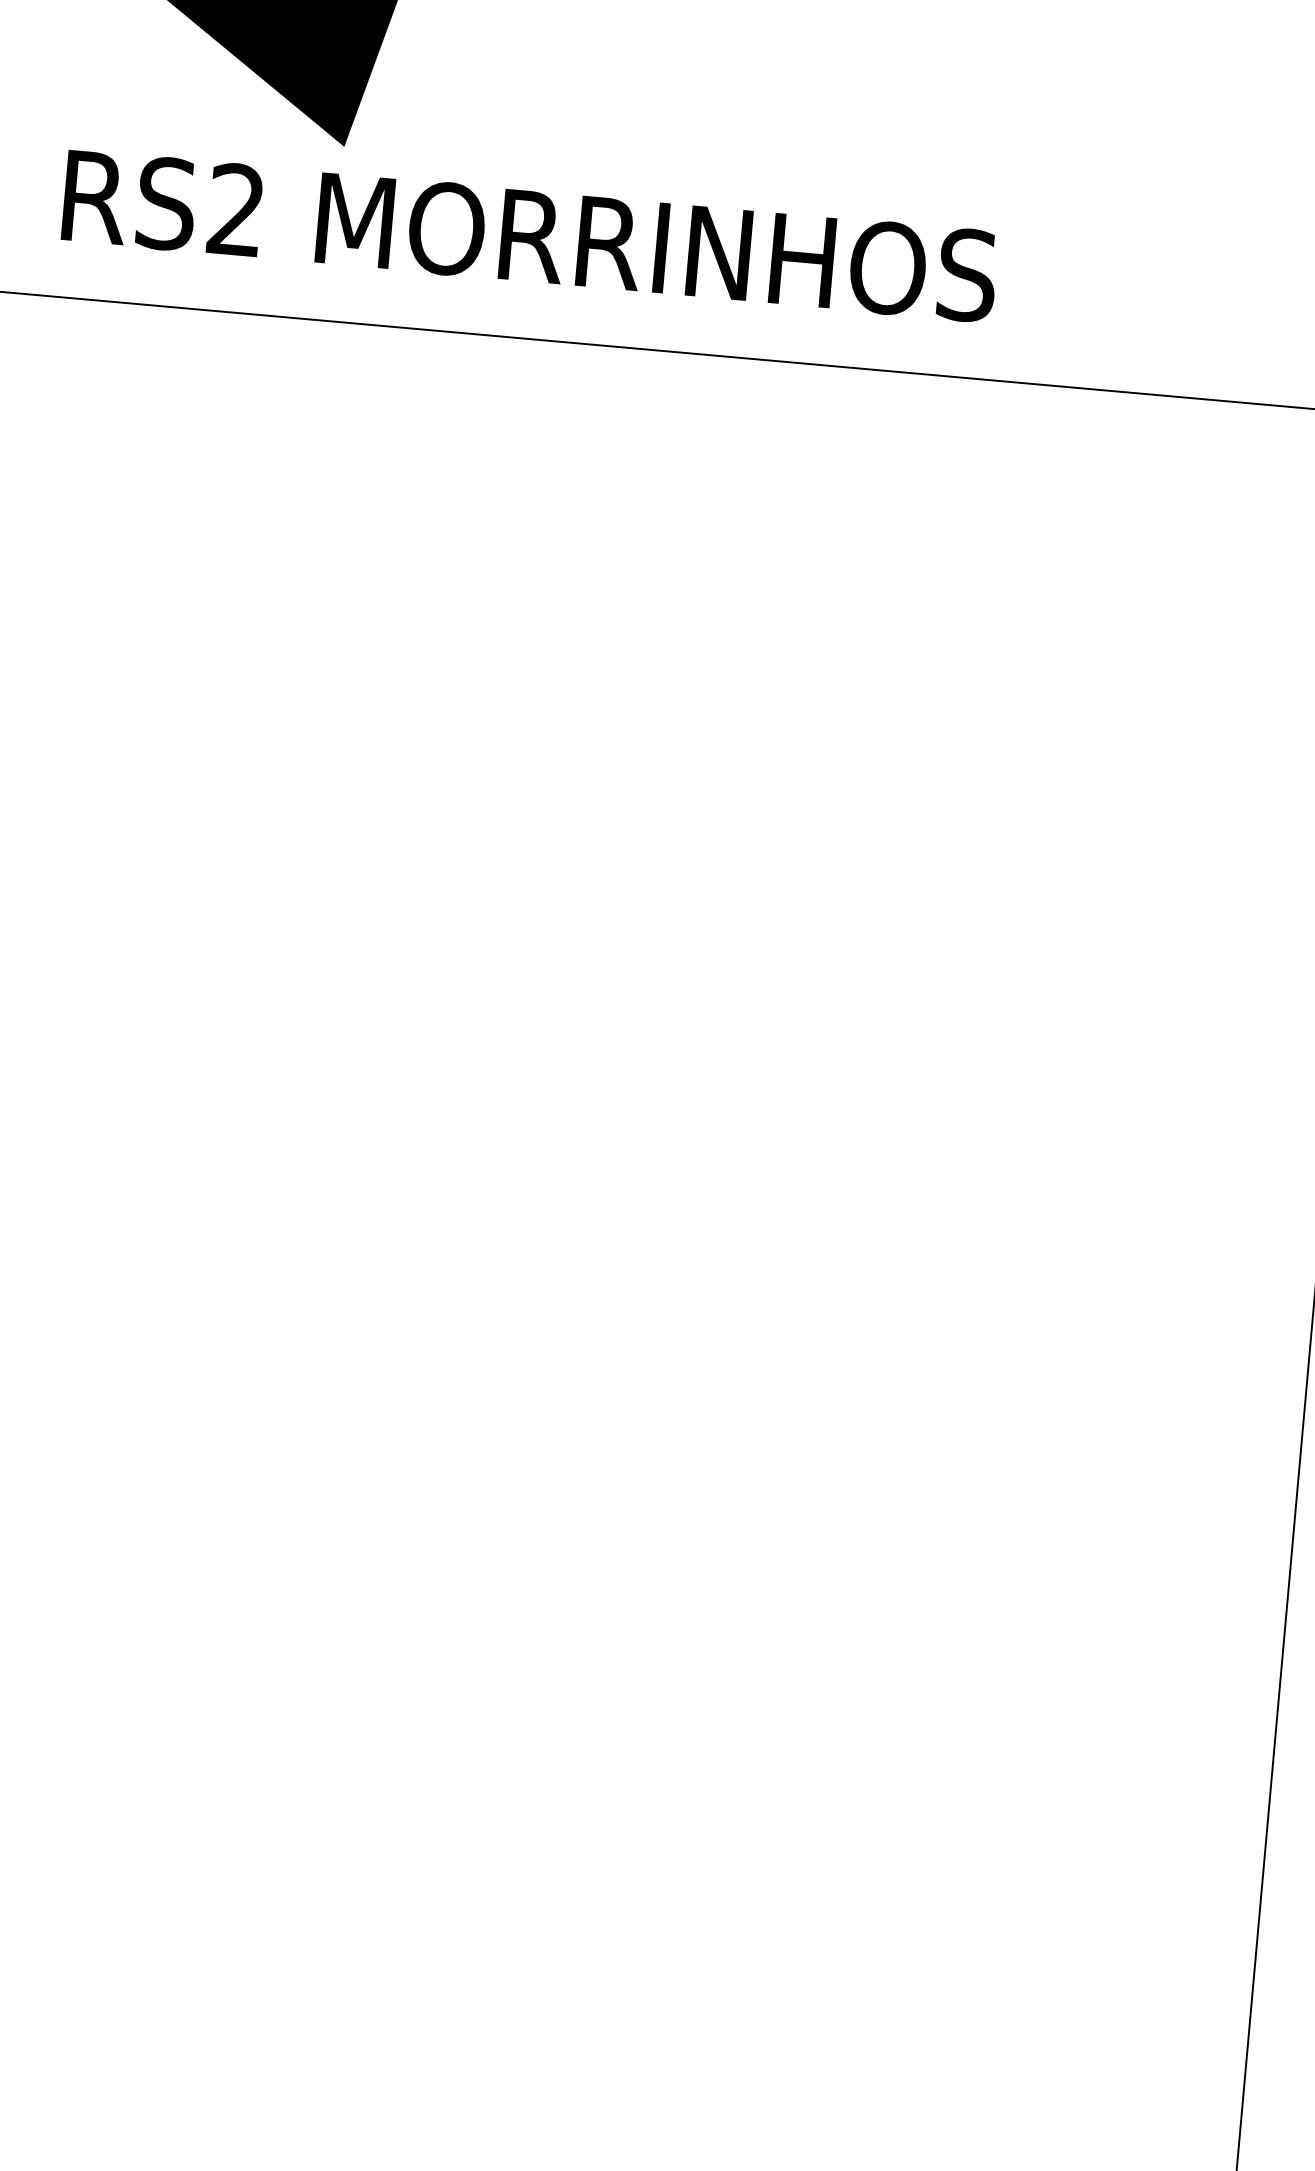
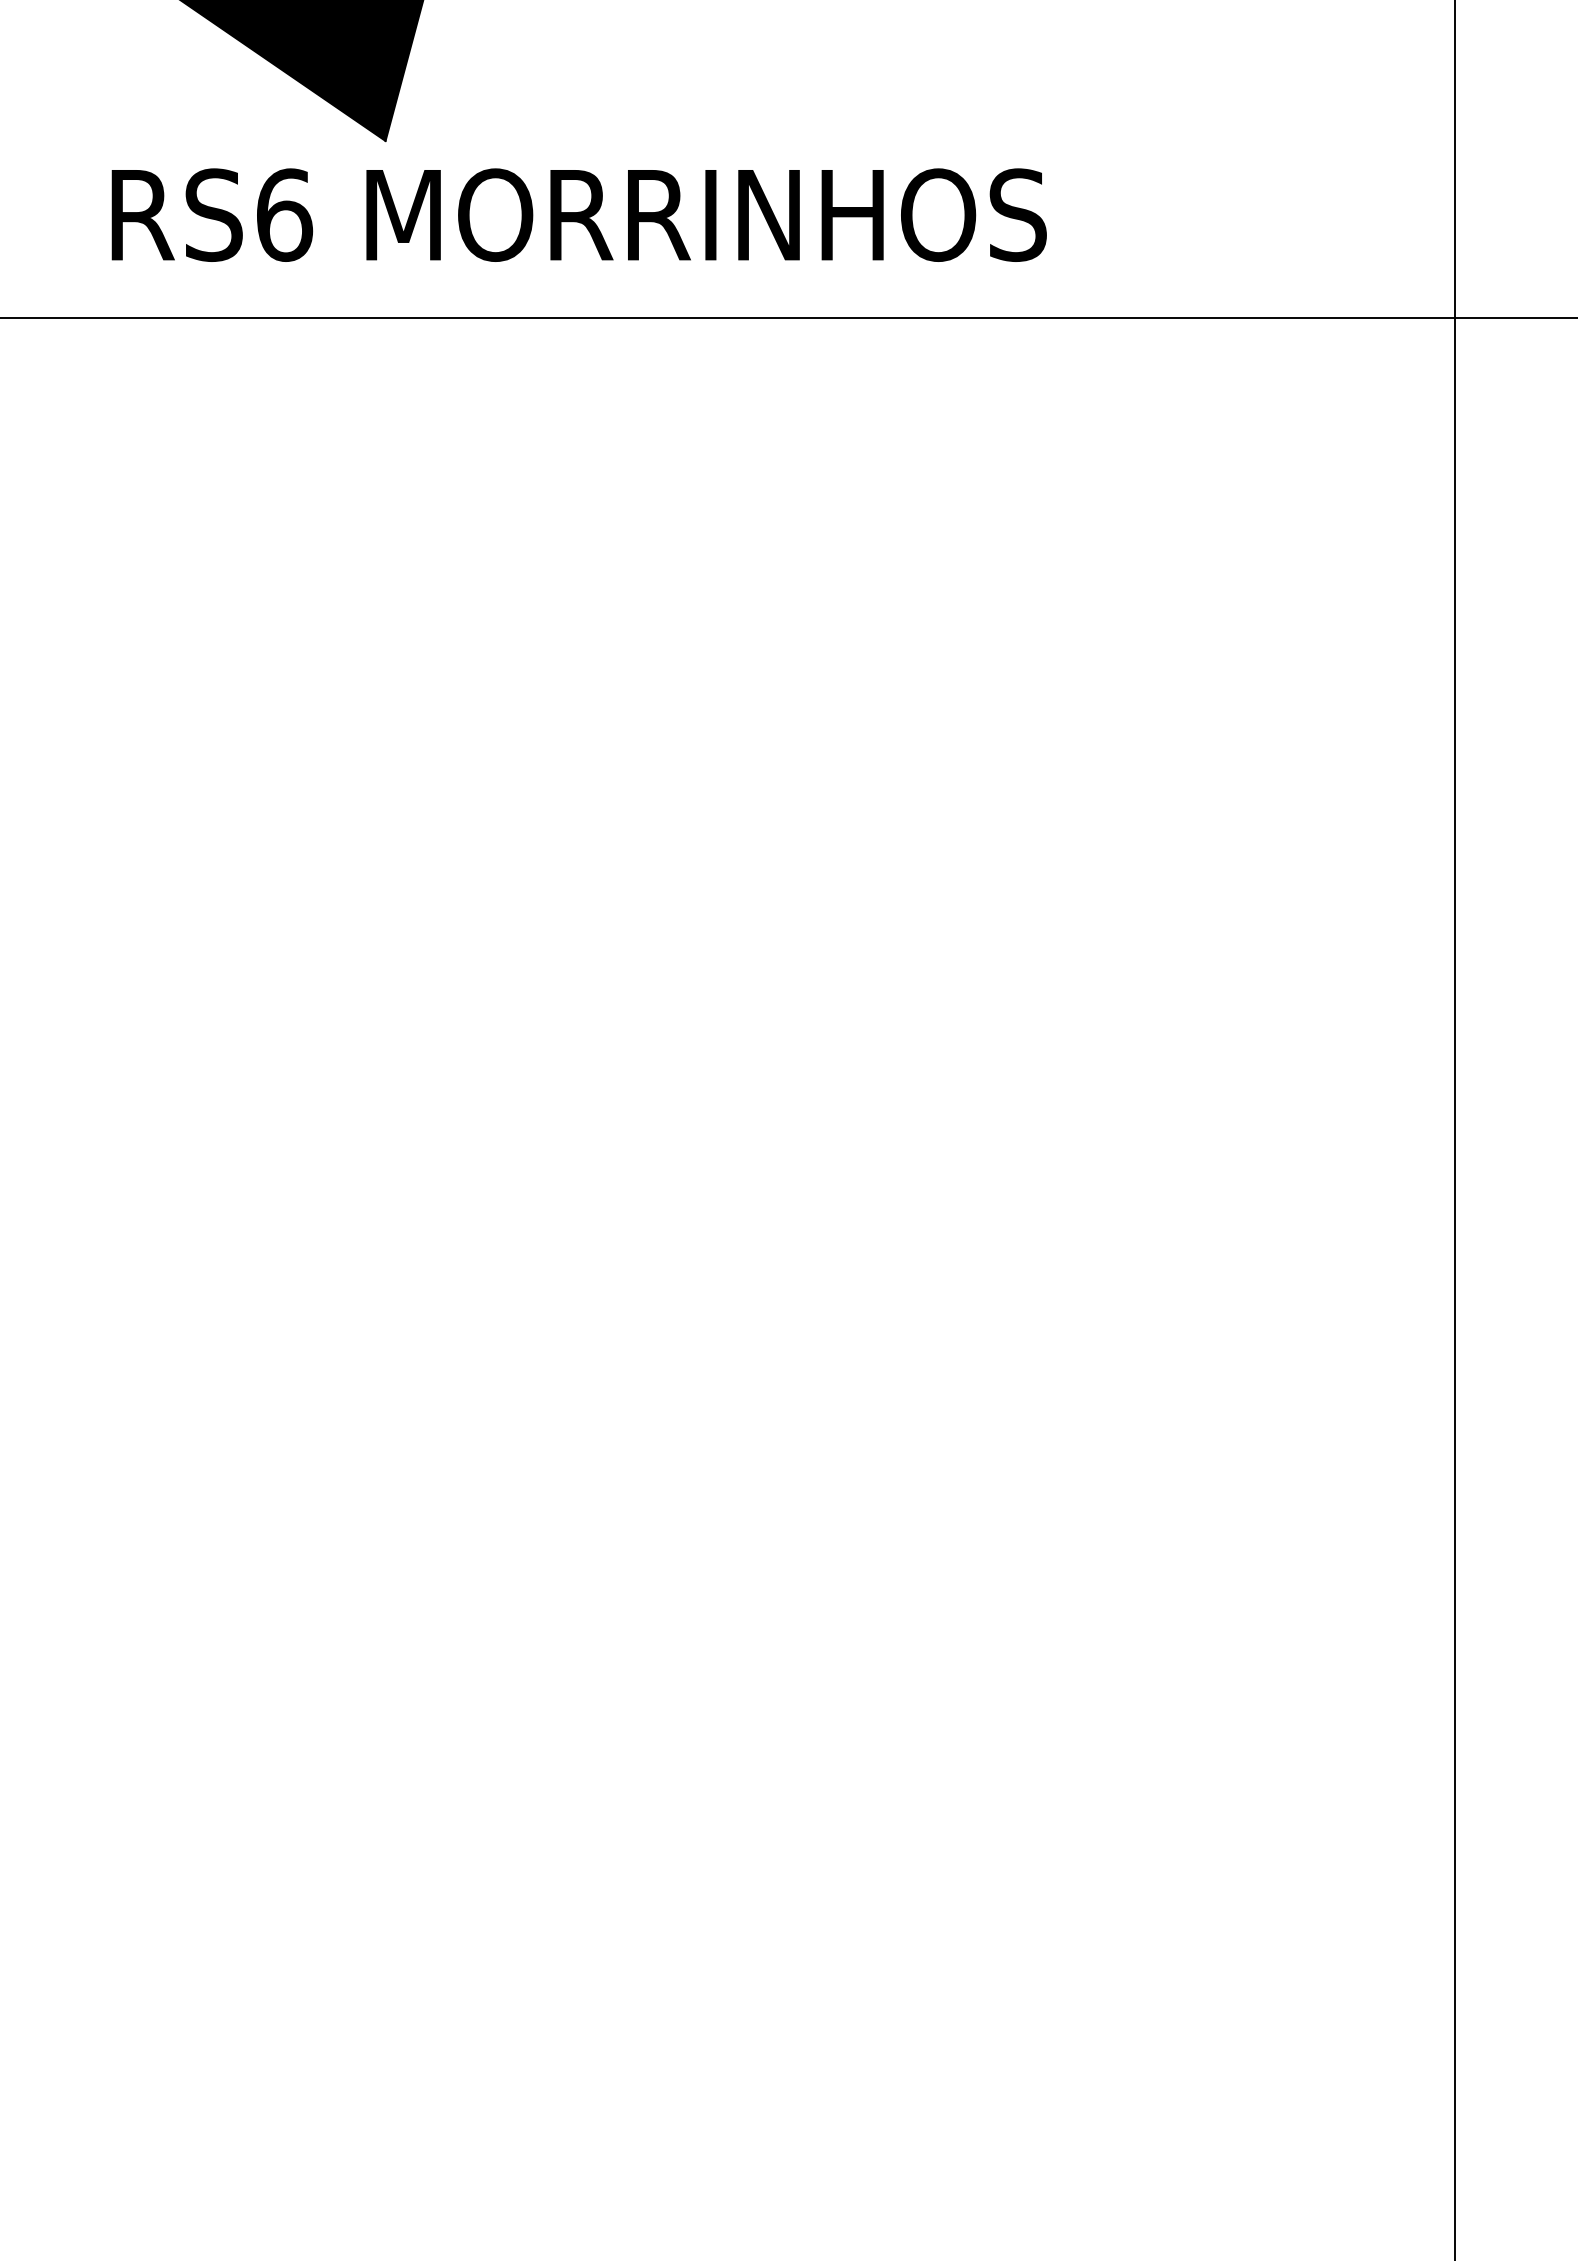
text: (237, 209) -> (285, 214), RS2 -> RS6

